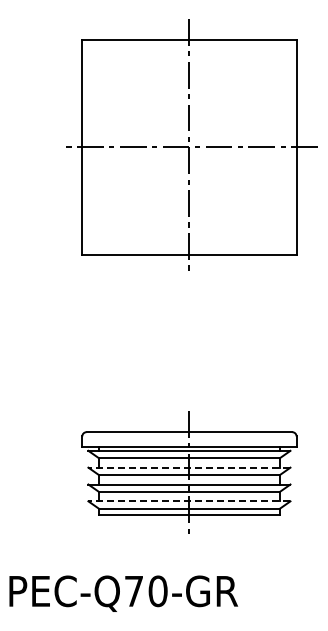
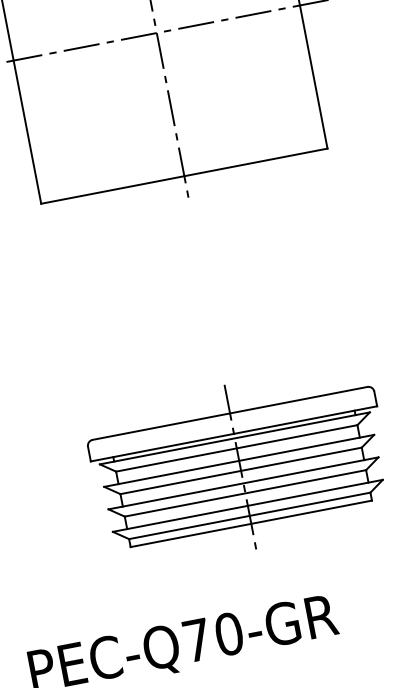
line: (188, 467) -> (237, 460), dashed -> solid
line: (188, 501) -> (246, 506), dashed -> solid

